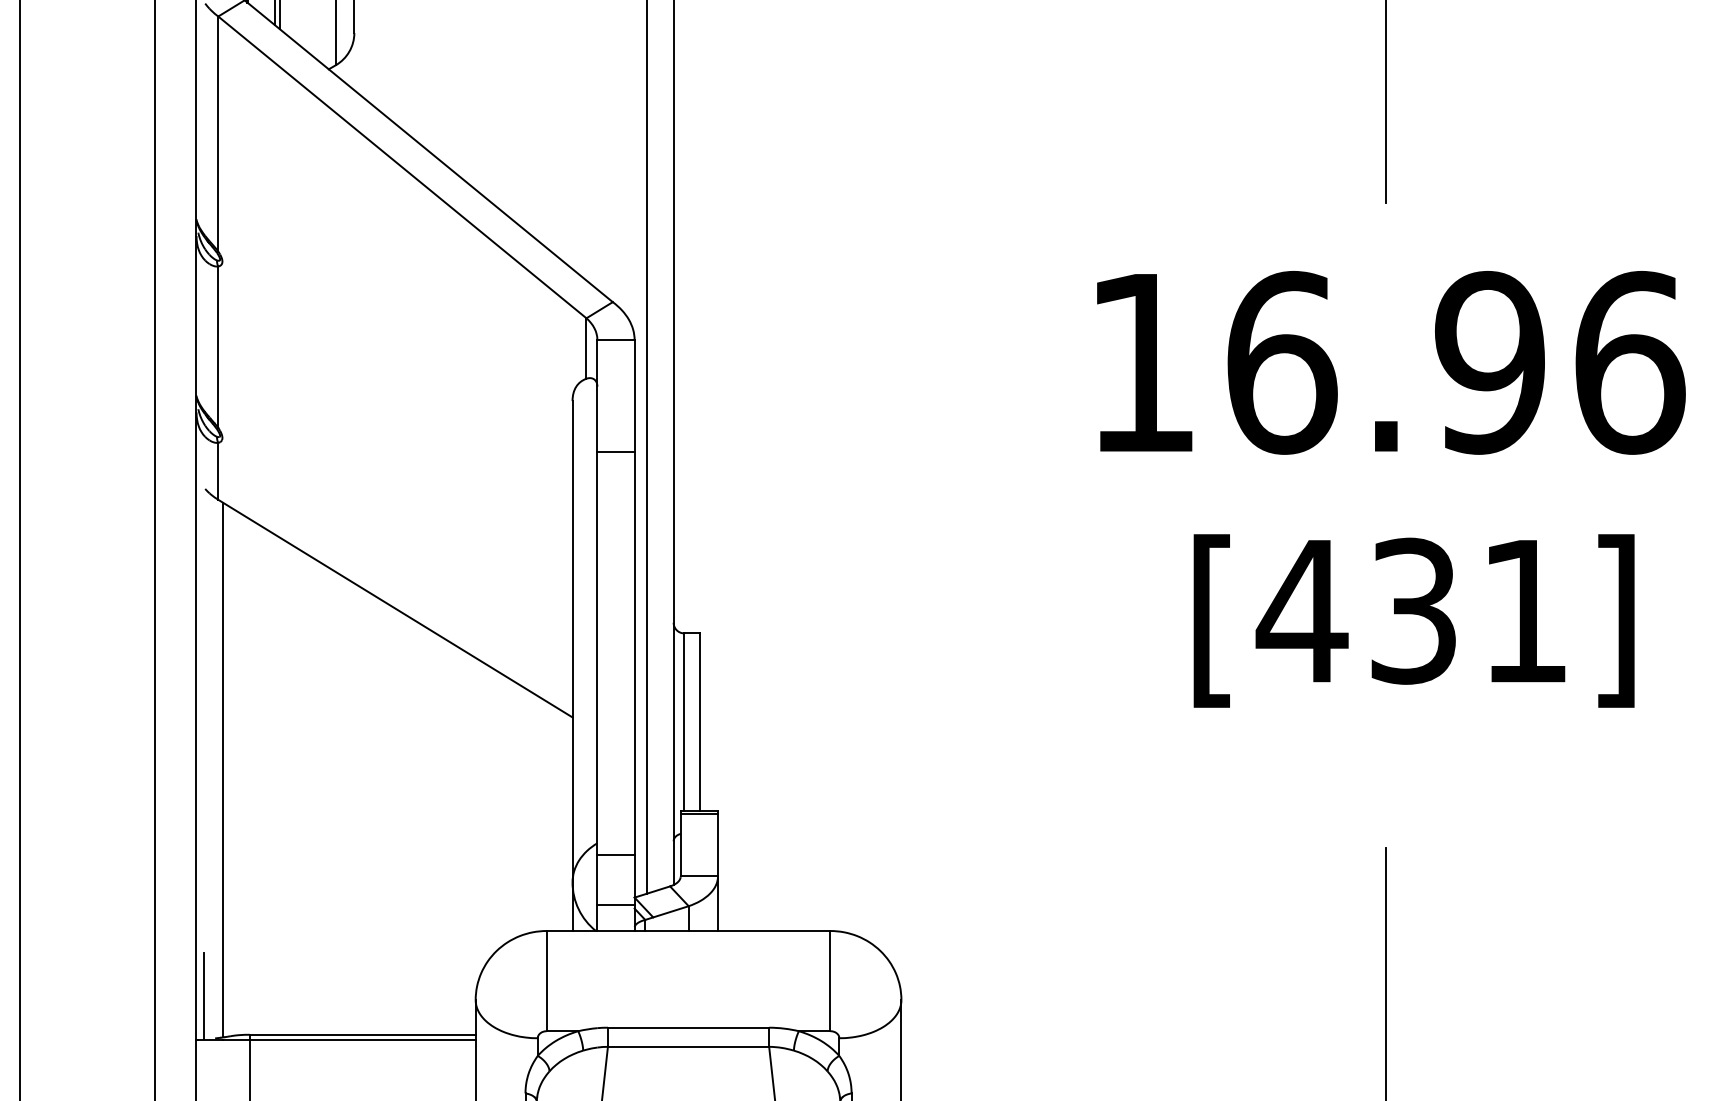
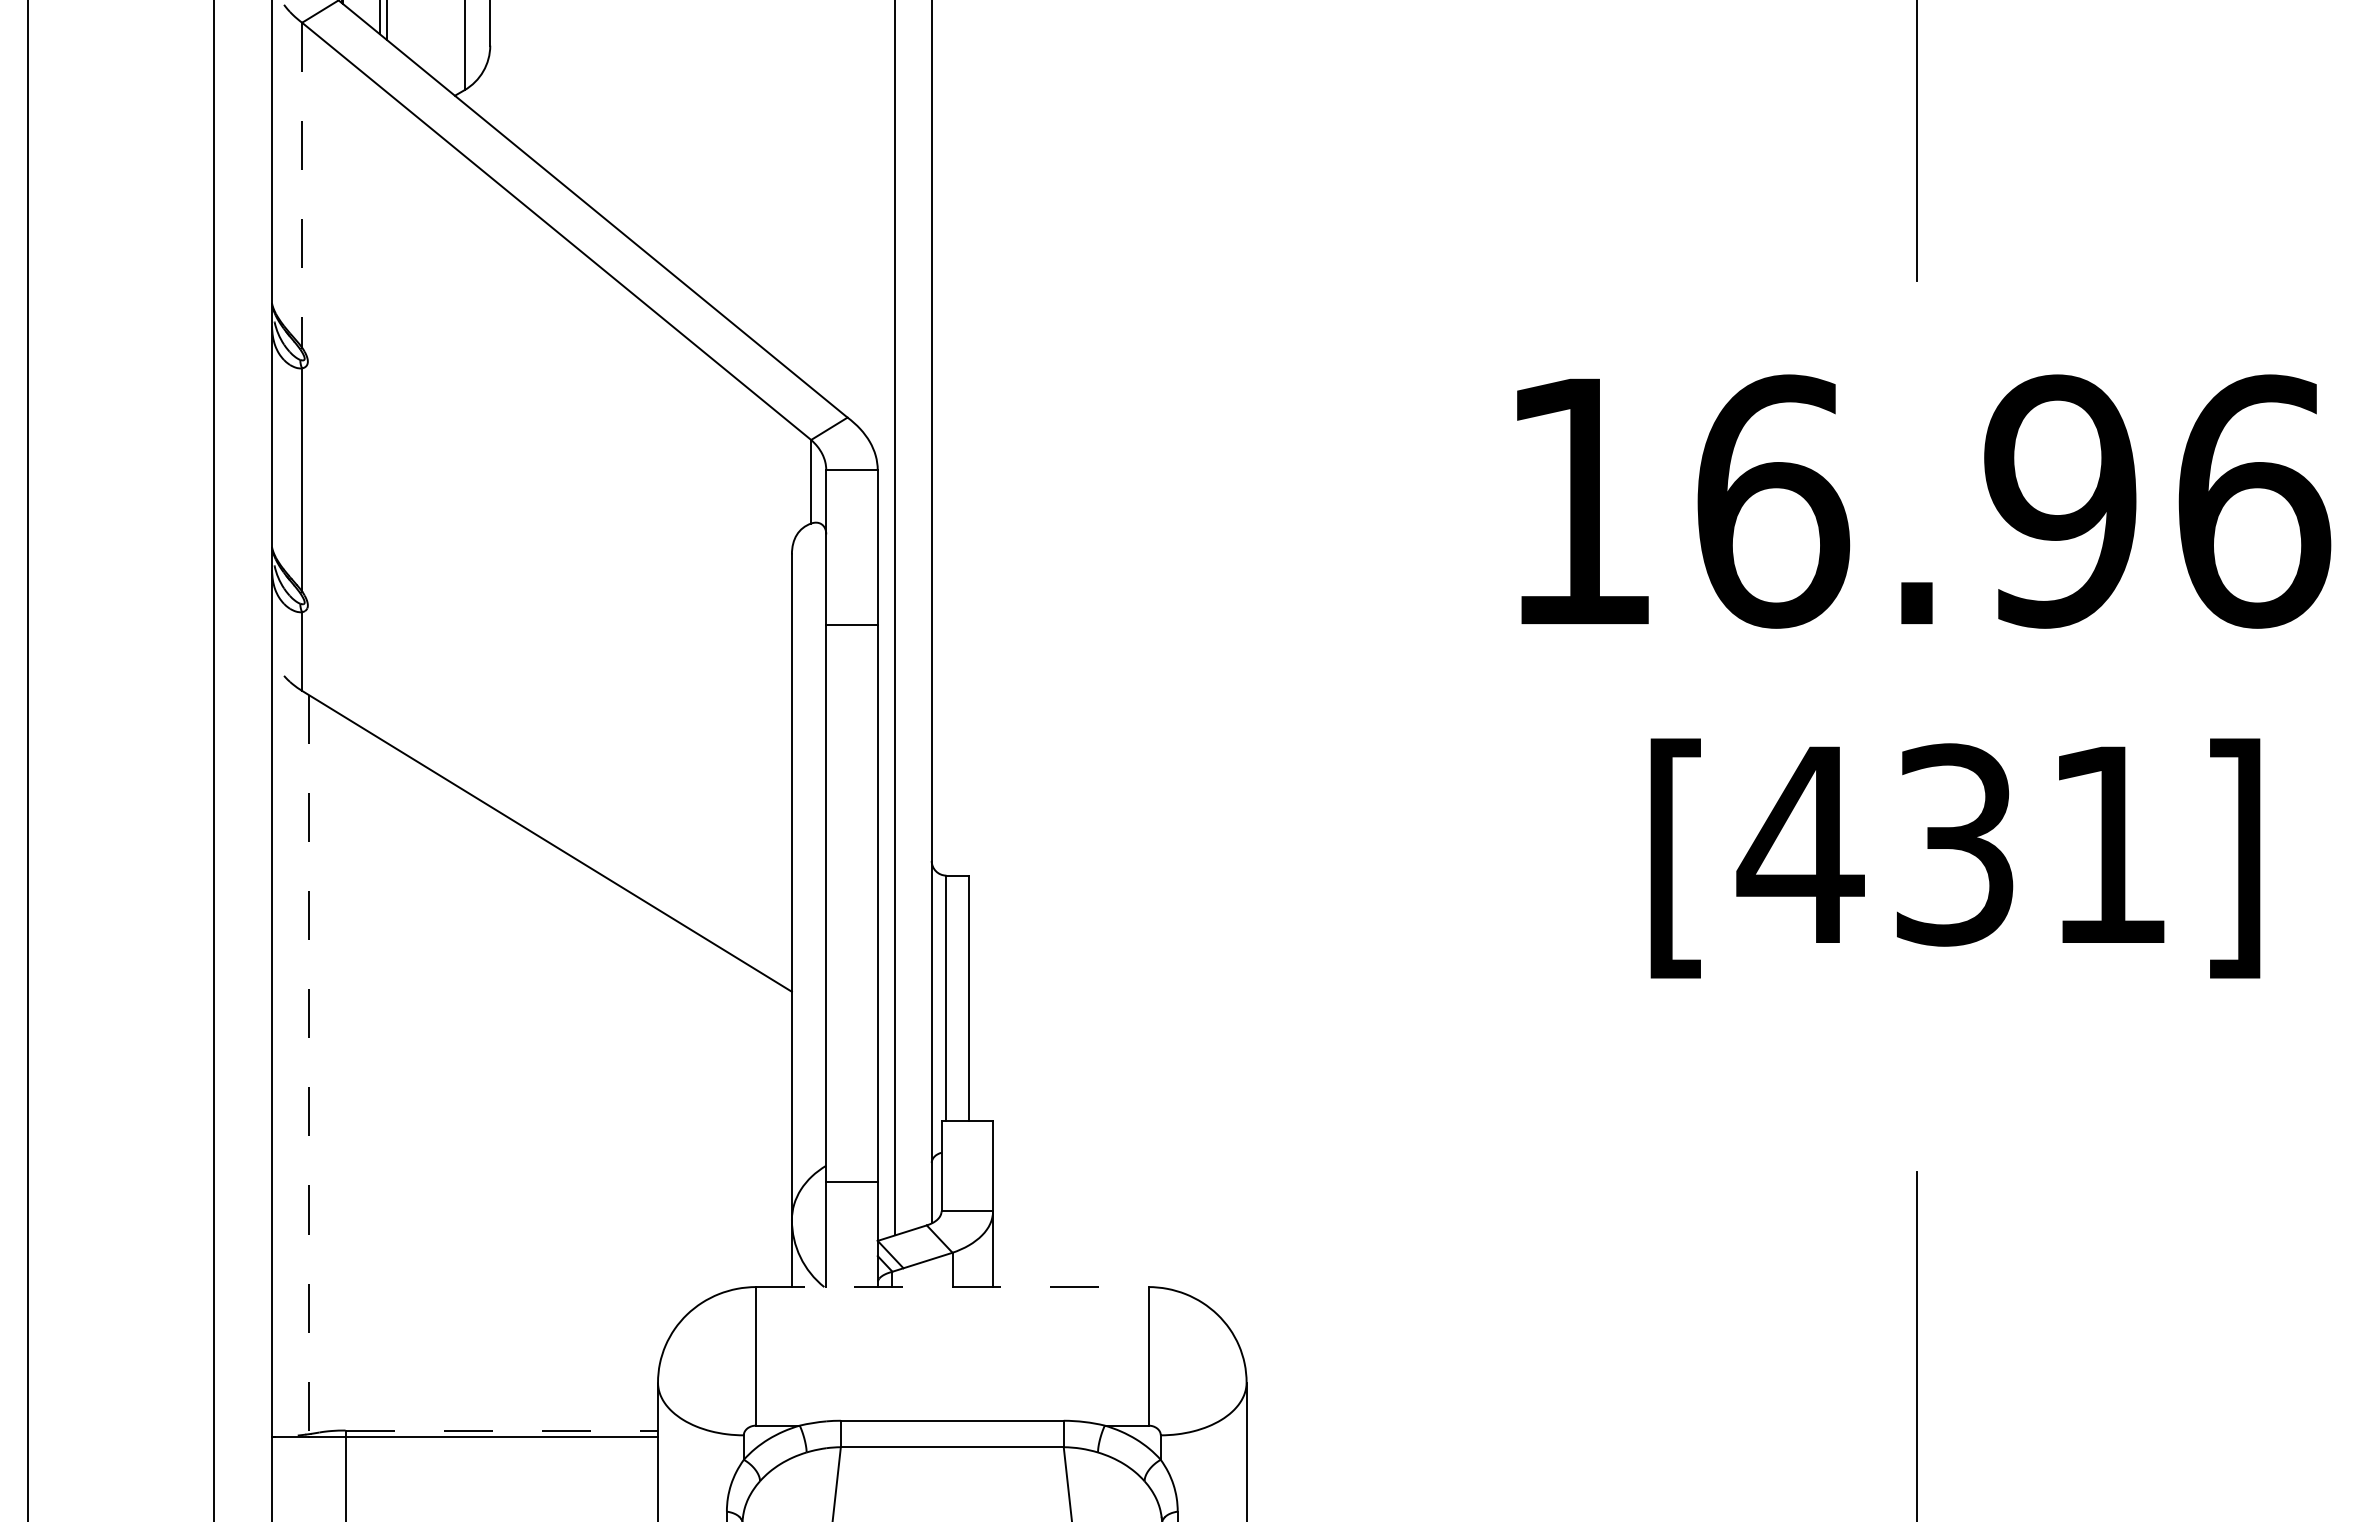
line: (218, 134) -> (302, 185), solid -> dashed
line: (222, 770) -> (308, 1064), solid -> dashed
line: (699, 813) -> (967, 1124), removed
line: (615, 904) -> (851, 1250), removed
line: (688, 931) -> (952, 1287), solid -> dashed
line: (204, 995) -> (282, 1376), removed
line: (363, 1034) -> (502, 1430), solid -> dashed

